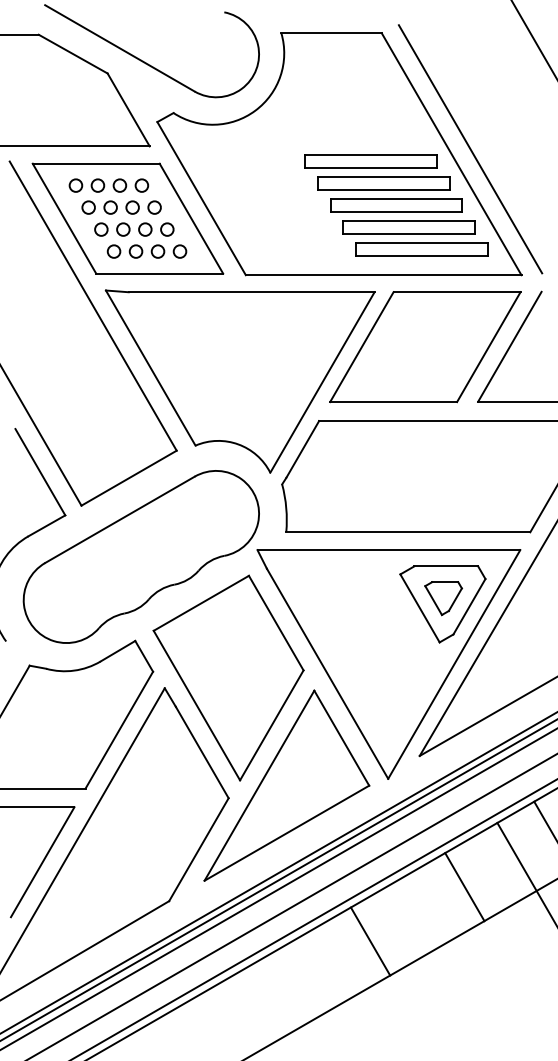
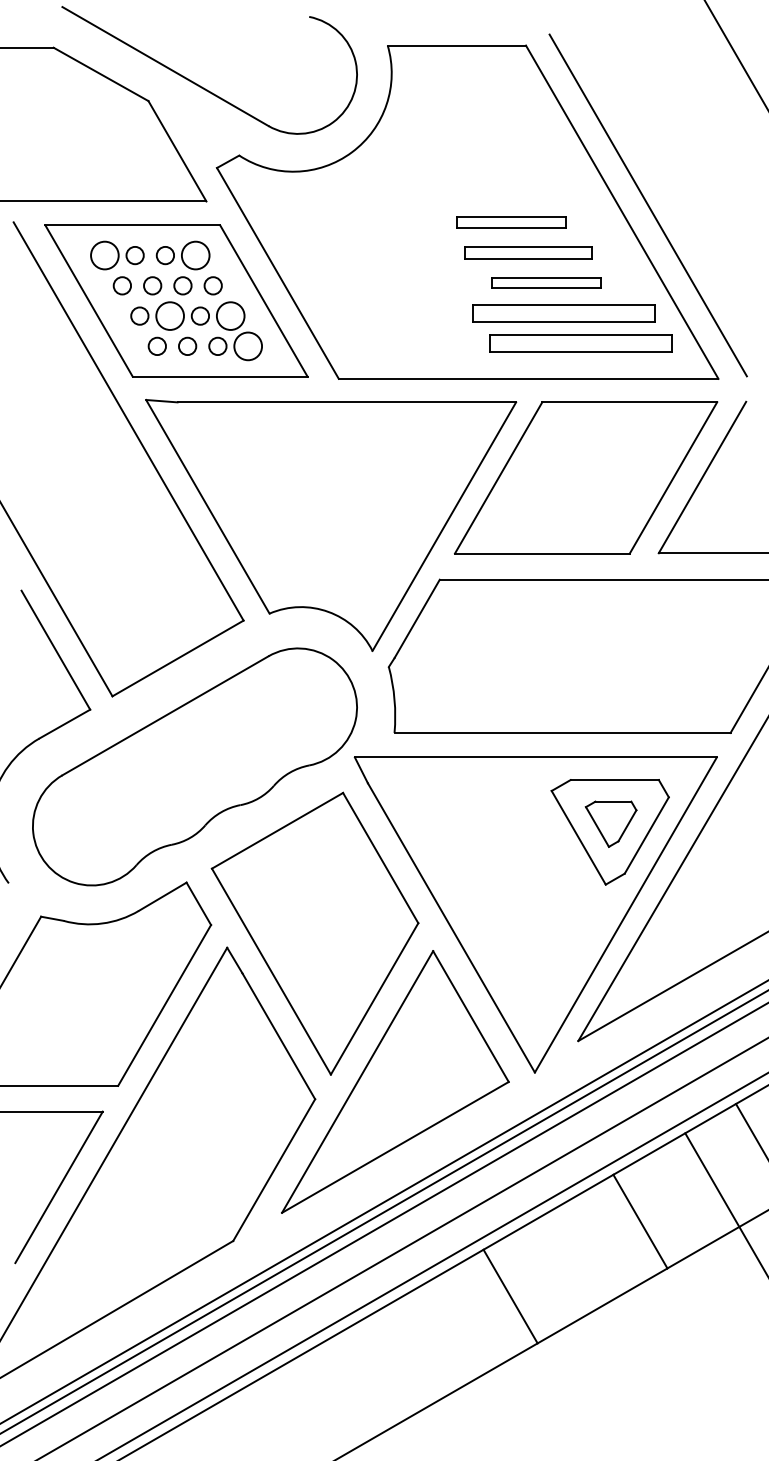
part: (371, 161) -> (511, 222), size x0.6
part: (383, 183) -> (528, 252), size x0.7
circle: (75, 185) -> (104, 255), size x1.6
circle: (141, 185) -> (195, 255), size x1.6
part: (395, 205) -> (545, 282), size x0.6
circle: (122, 229) -> (169, 315), size x1.6
circle: (167, 229) -> (230, 315), size x1.6
circle: (179, 251) -> (247, 346), size x1.6

